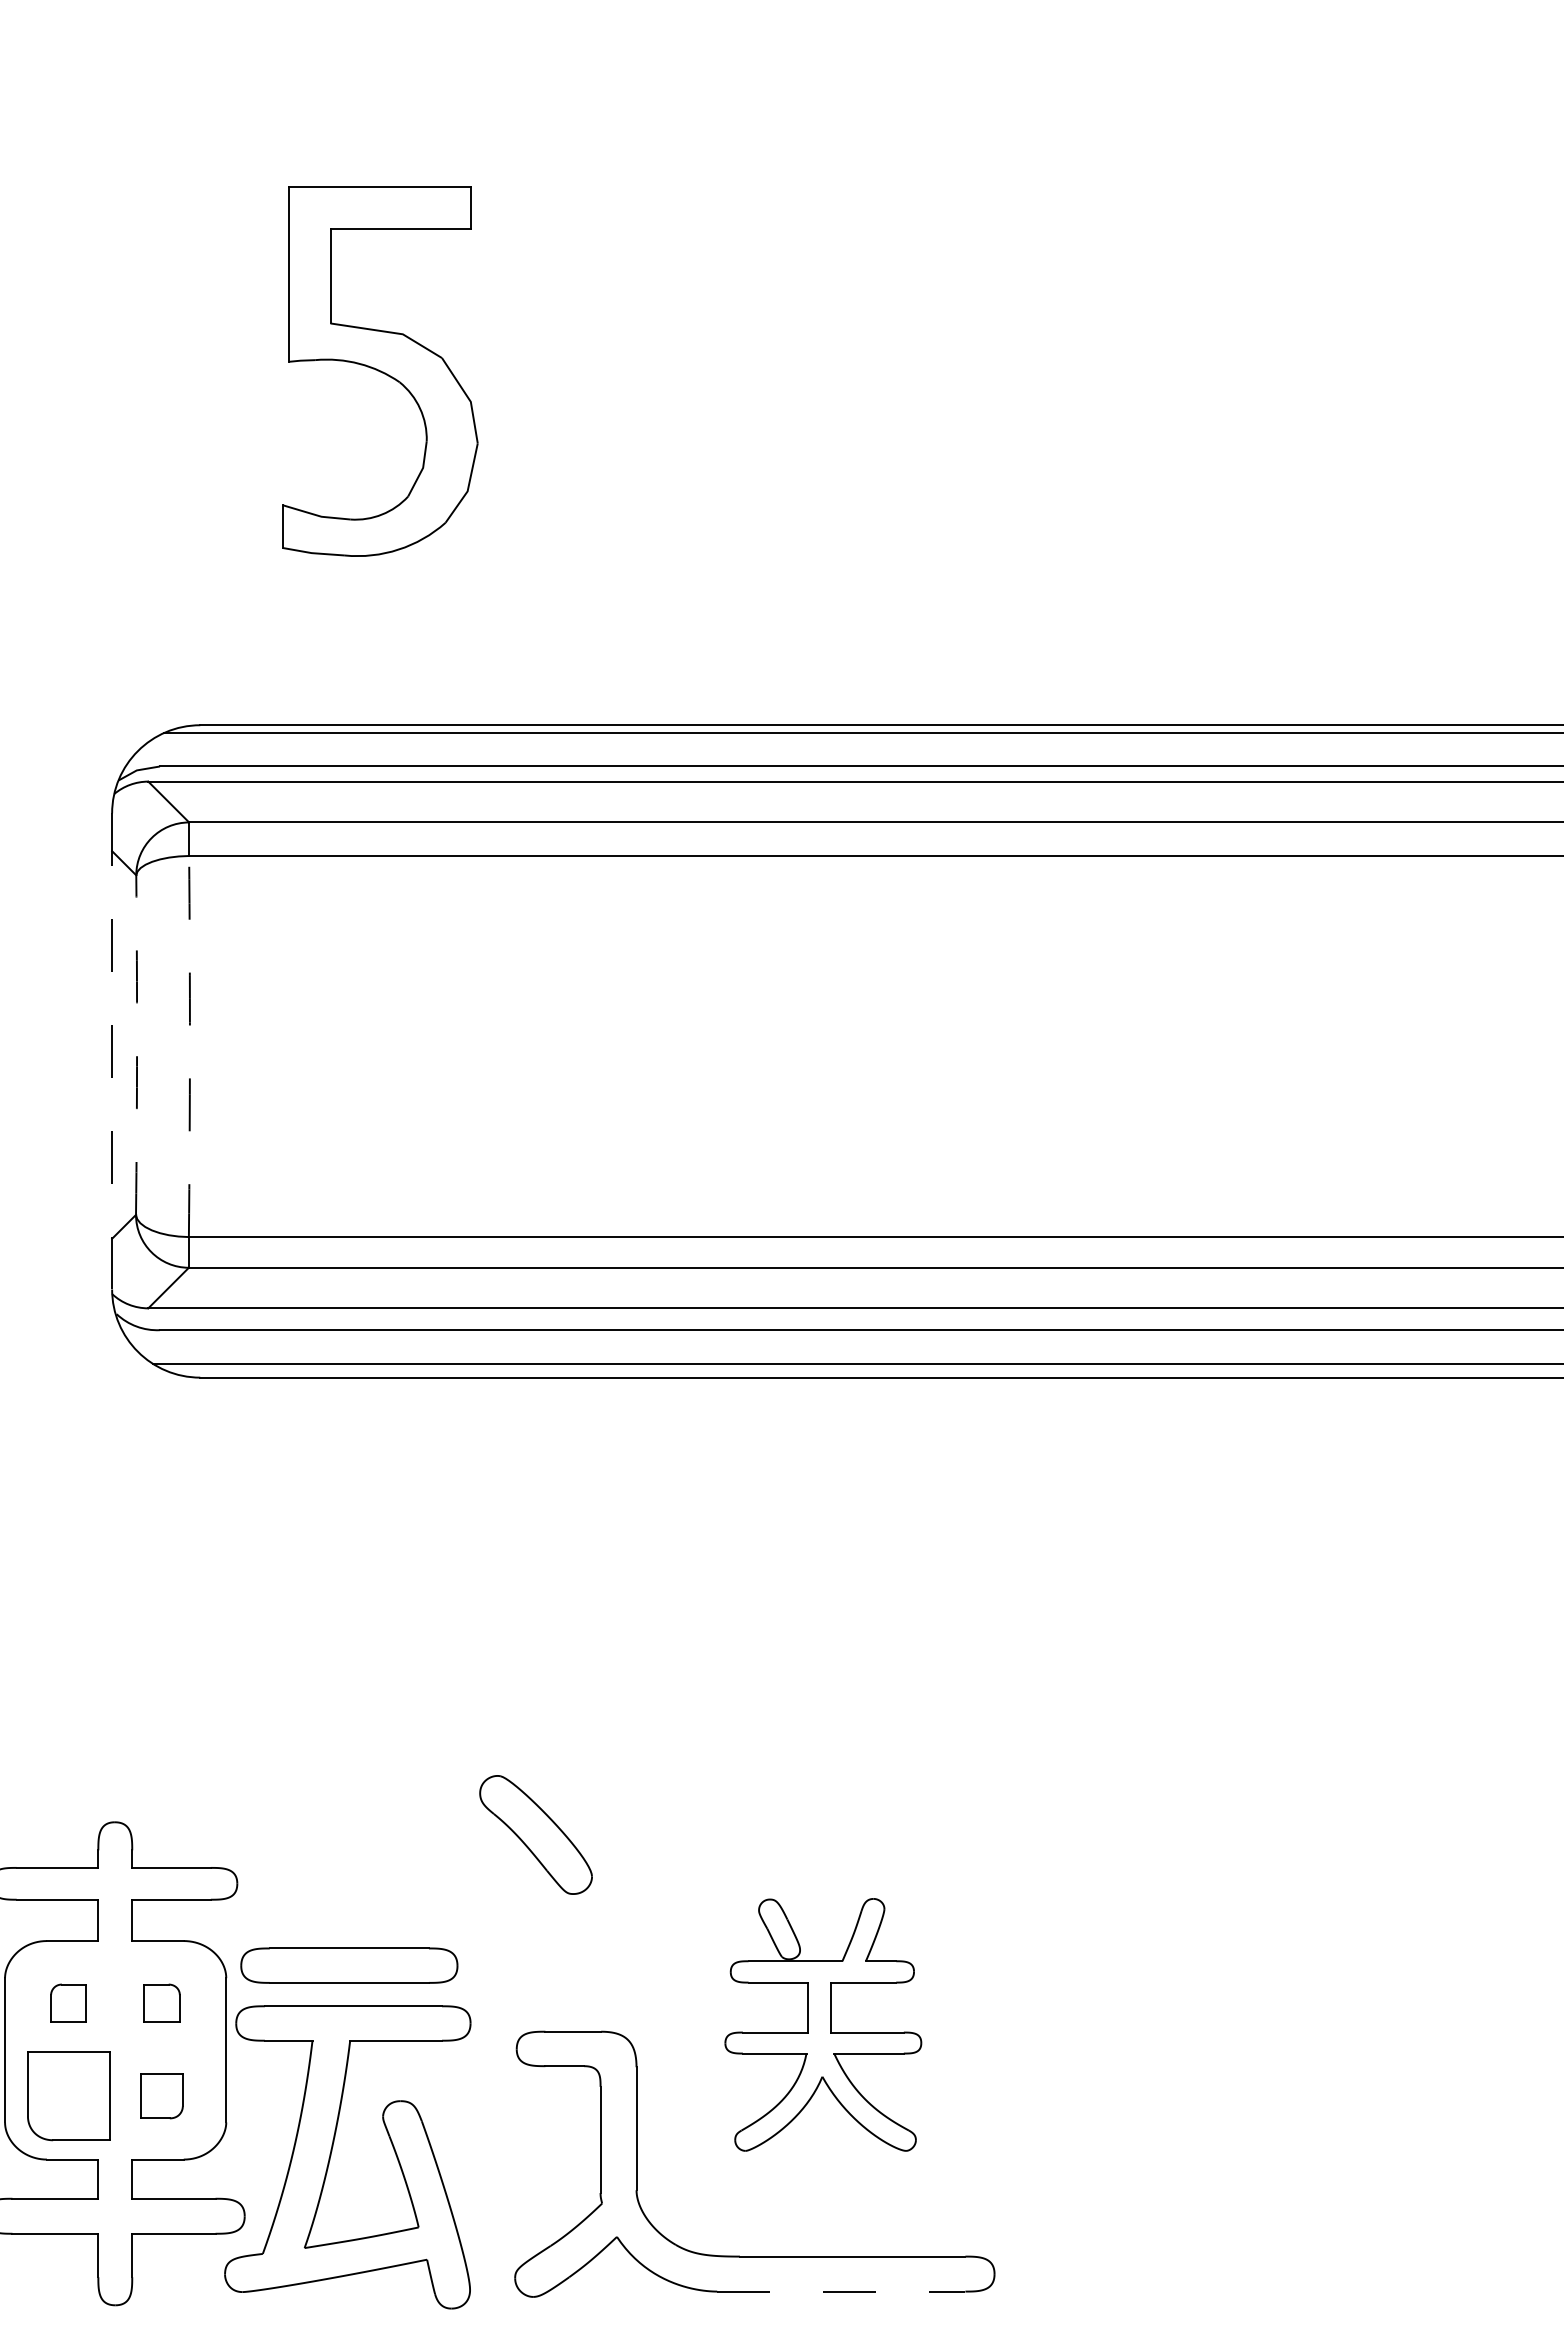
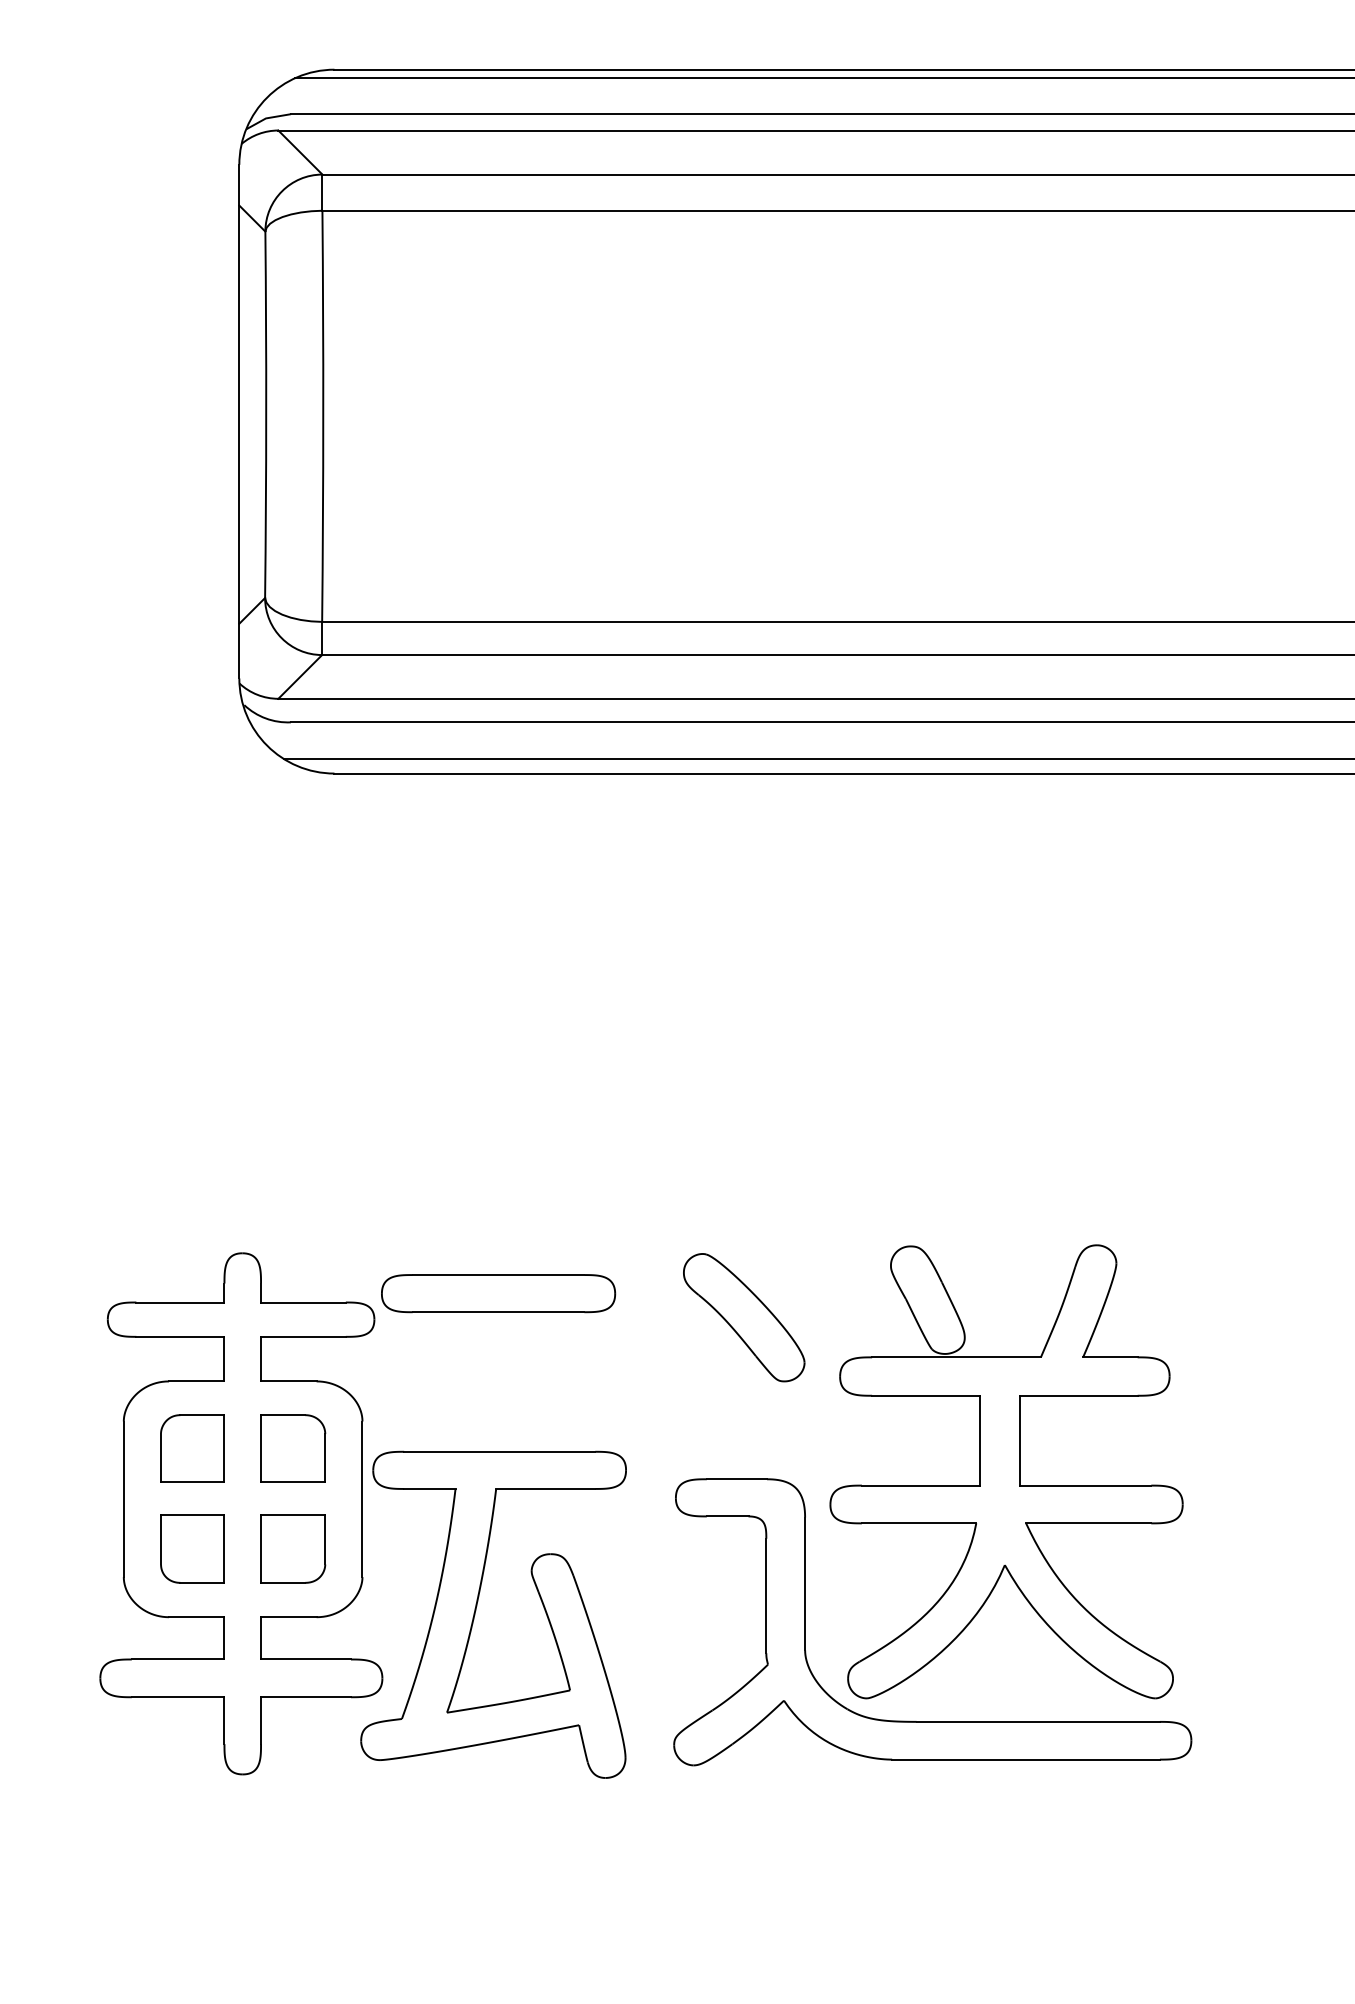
arc: (137, 1045) -> (266, 415), dashed -> solid
arc: (189, 1046) -> (322, 416), dashed -> solid
line: (112, 1051) -> (239, 421), dashed -> solid
part: (535, 1834) -> (743, 1317), moved
part: (349, 1965) -> (498, 1293), moved
part: (68, 2002) -> (192, 1447), size x1.67
part: (161, 2002) -> (292, 1447), size x1.67
part: (823, 2024) -> (1006, 1471), size x1.67
part: (68, 2096) -> (192, 1549), size x0.71
part: (161, 2096) -> (292, 1549), size x1.43
line: (841, 2291) -> (1026, 1759), dashed -> solid

